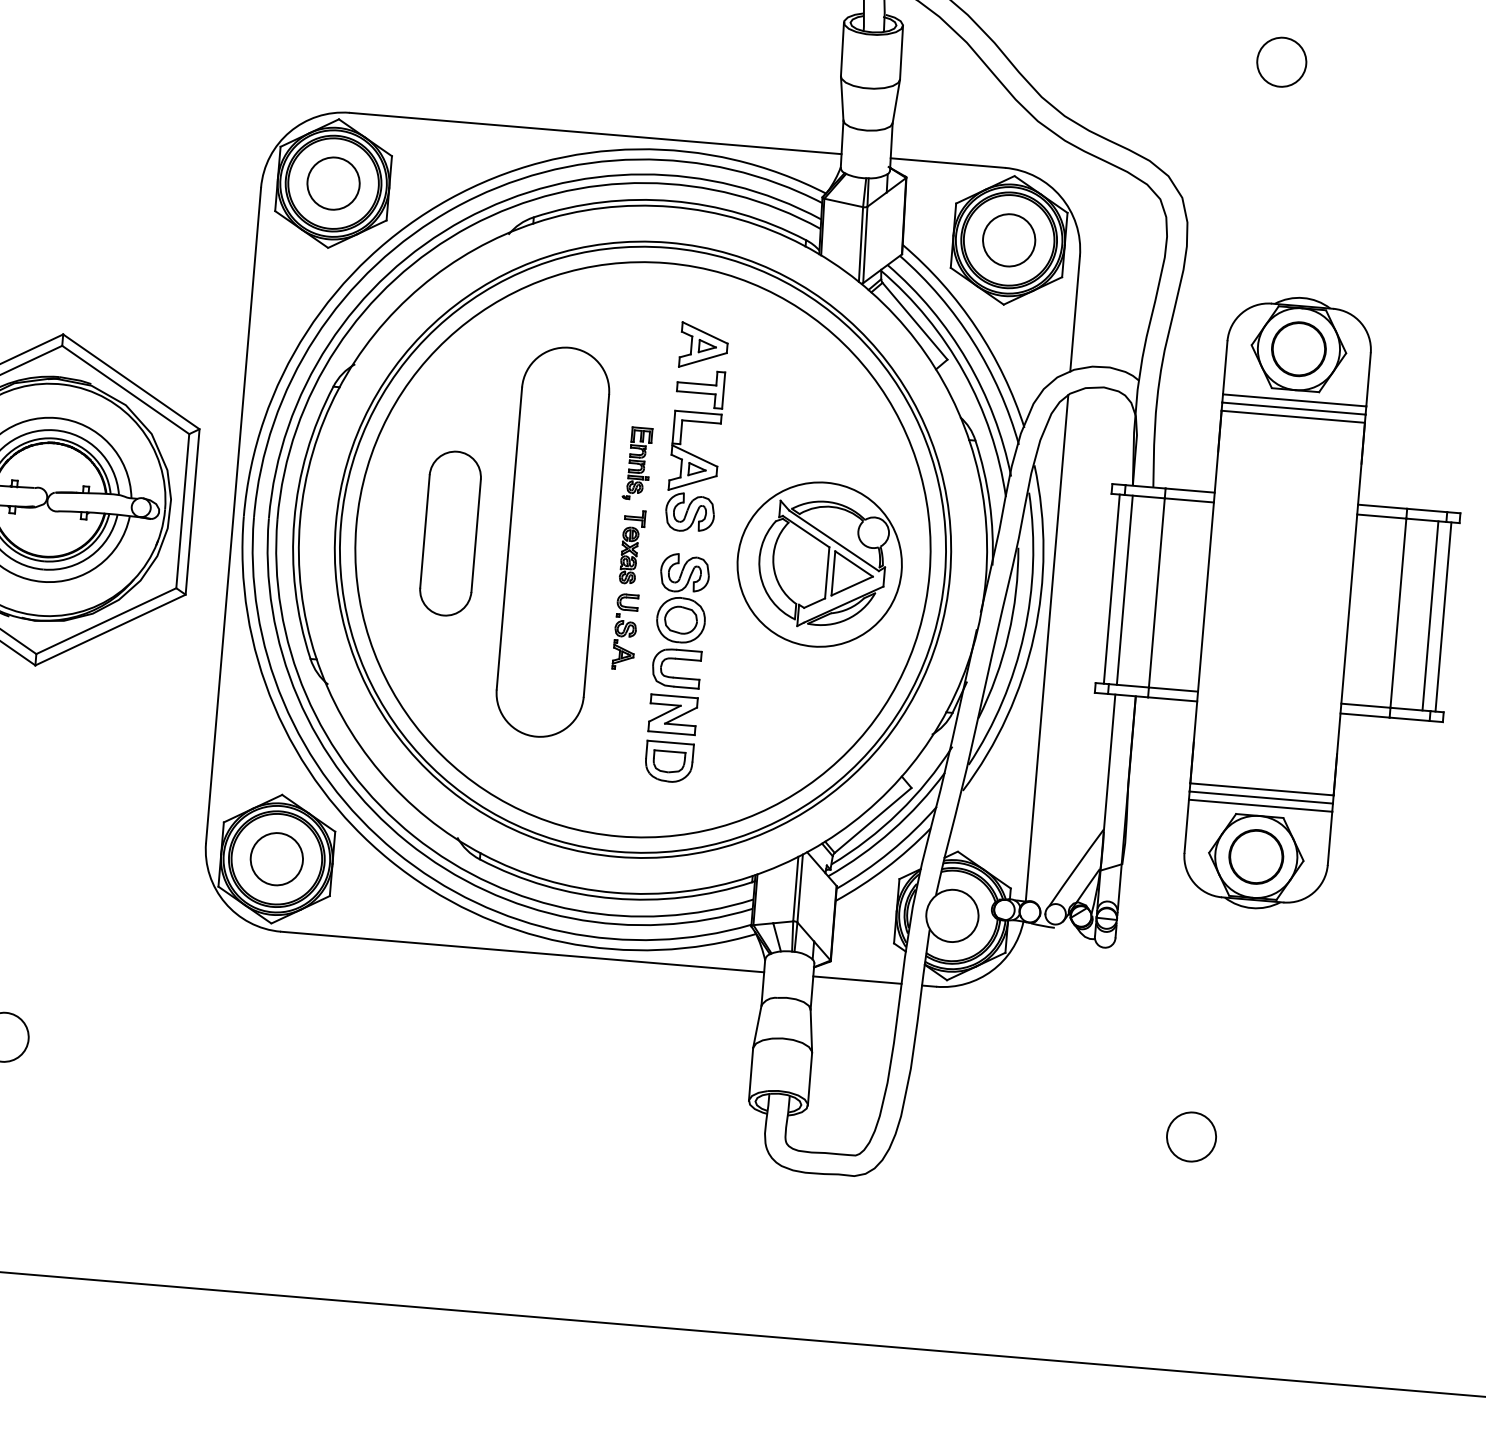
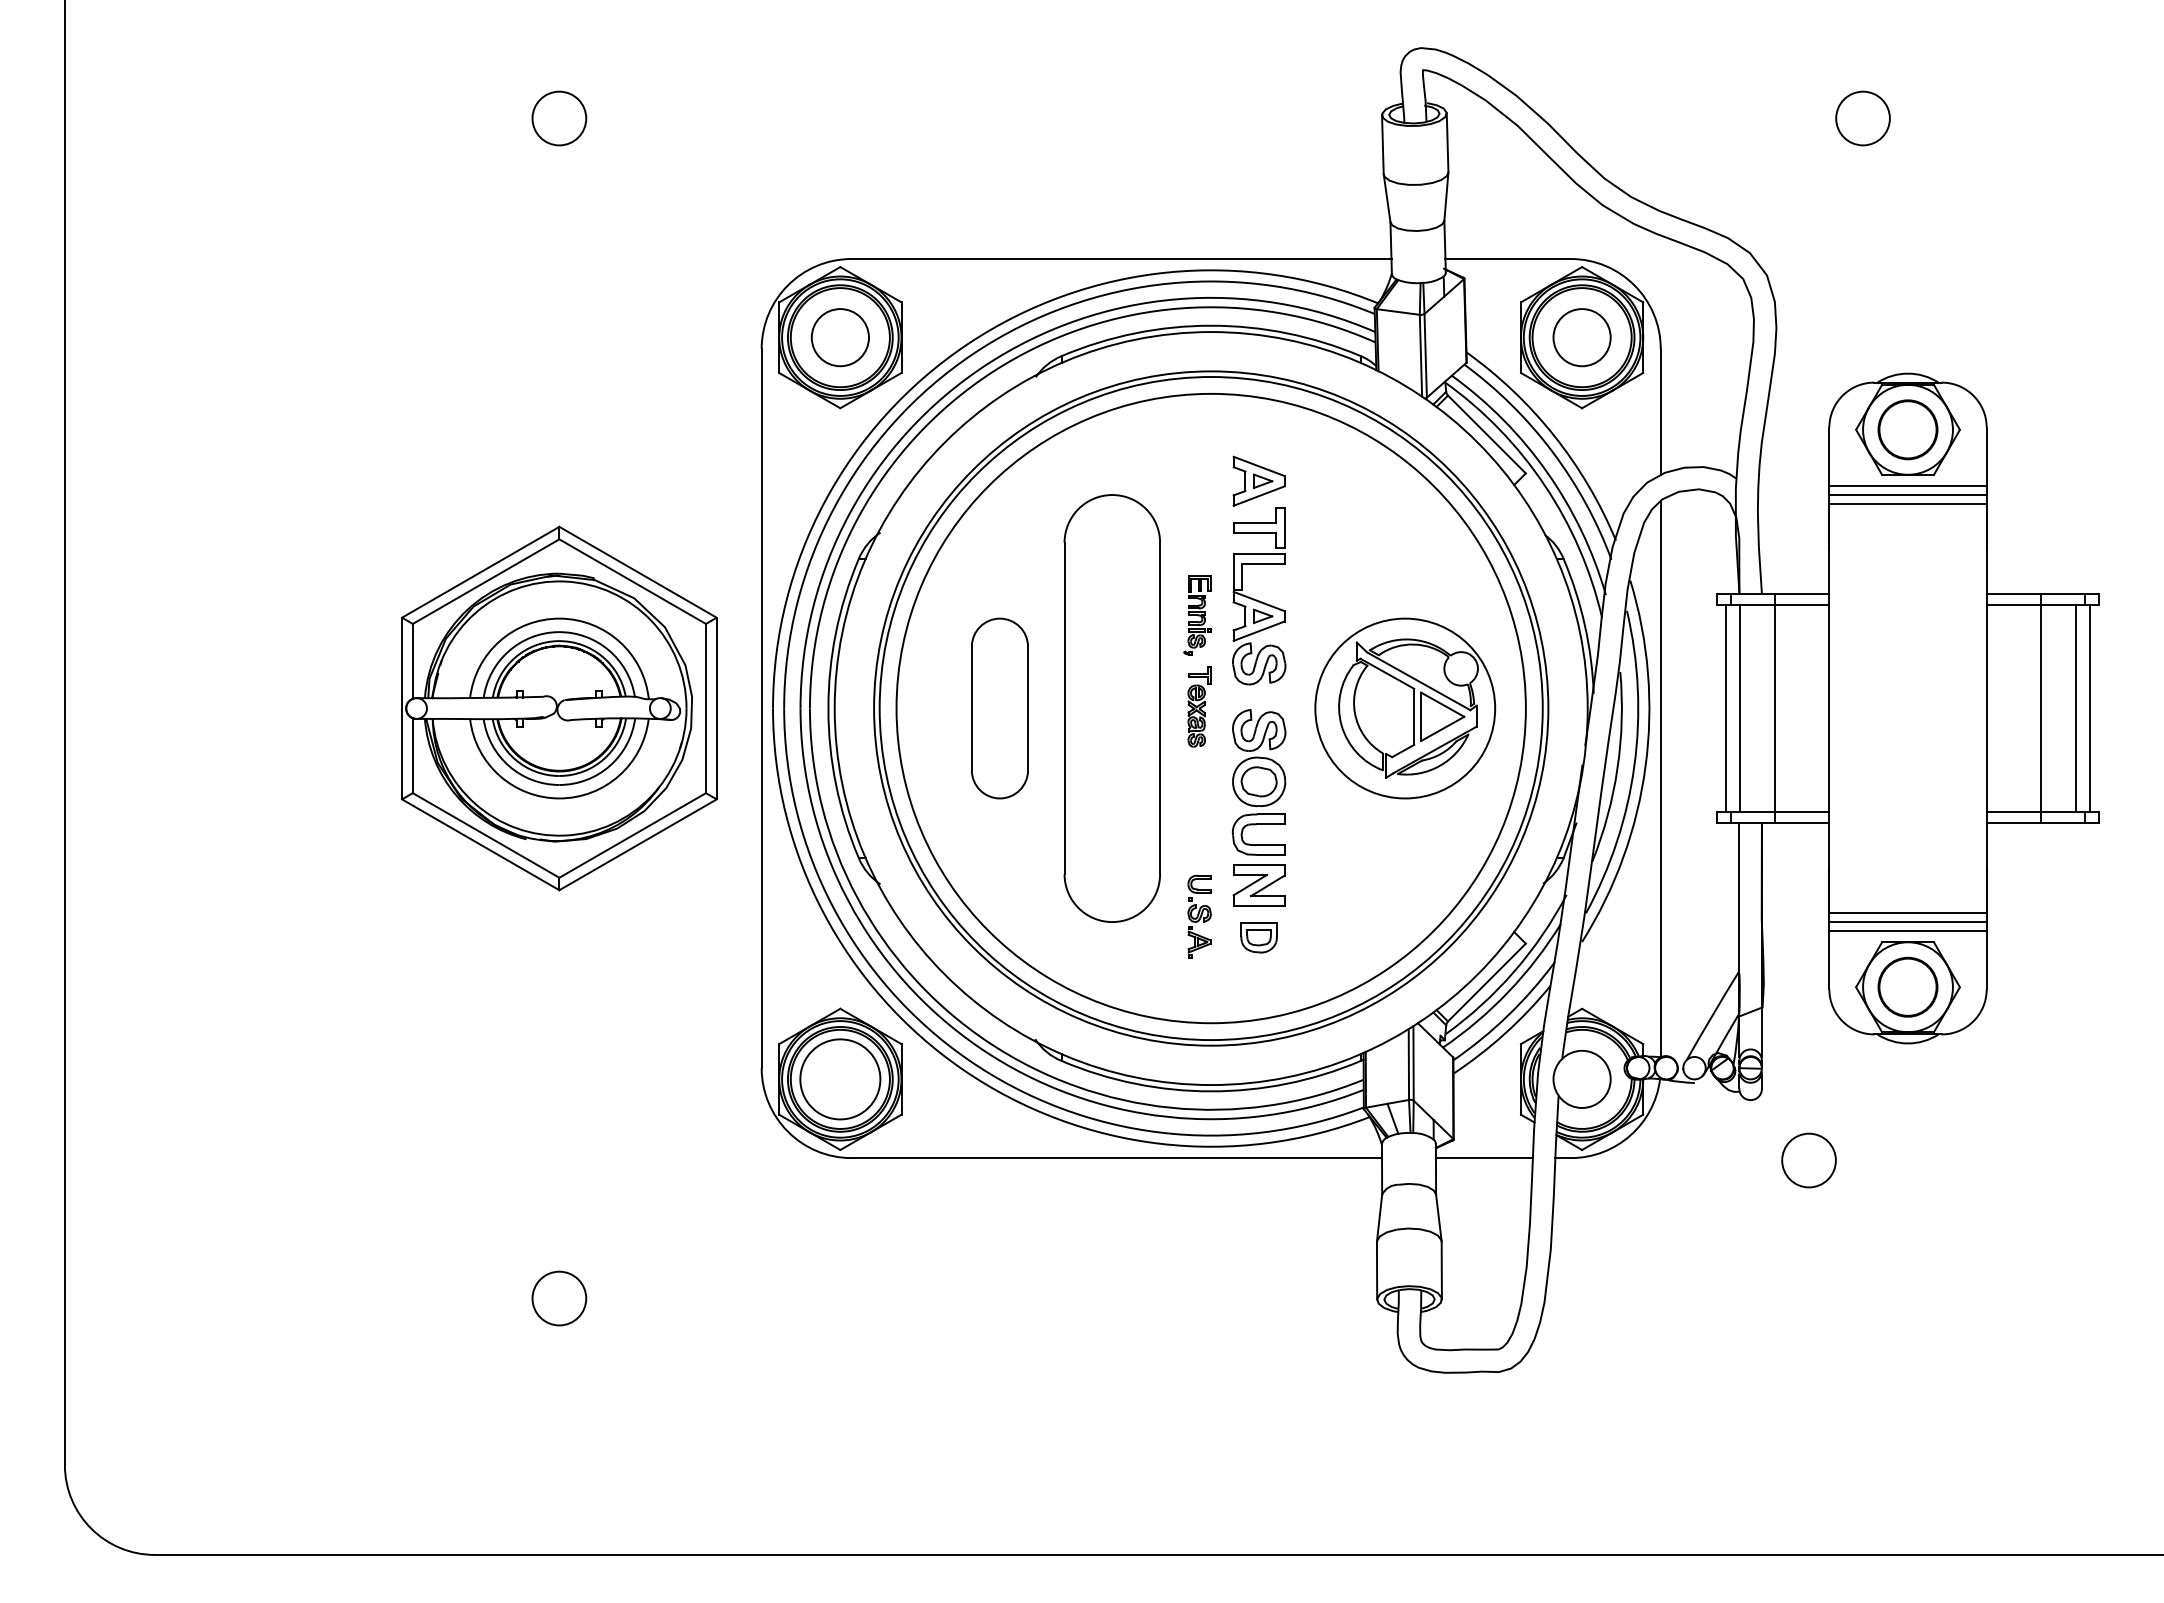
part: (625, 631) -> (1199, 916), moved
part: (668, 761) -> (1258, 937), size x0.7
circle: (276, 858) -> (839, 1078), size x1.4
circle: (1191, 1136) -> (1808, 1160), moved

